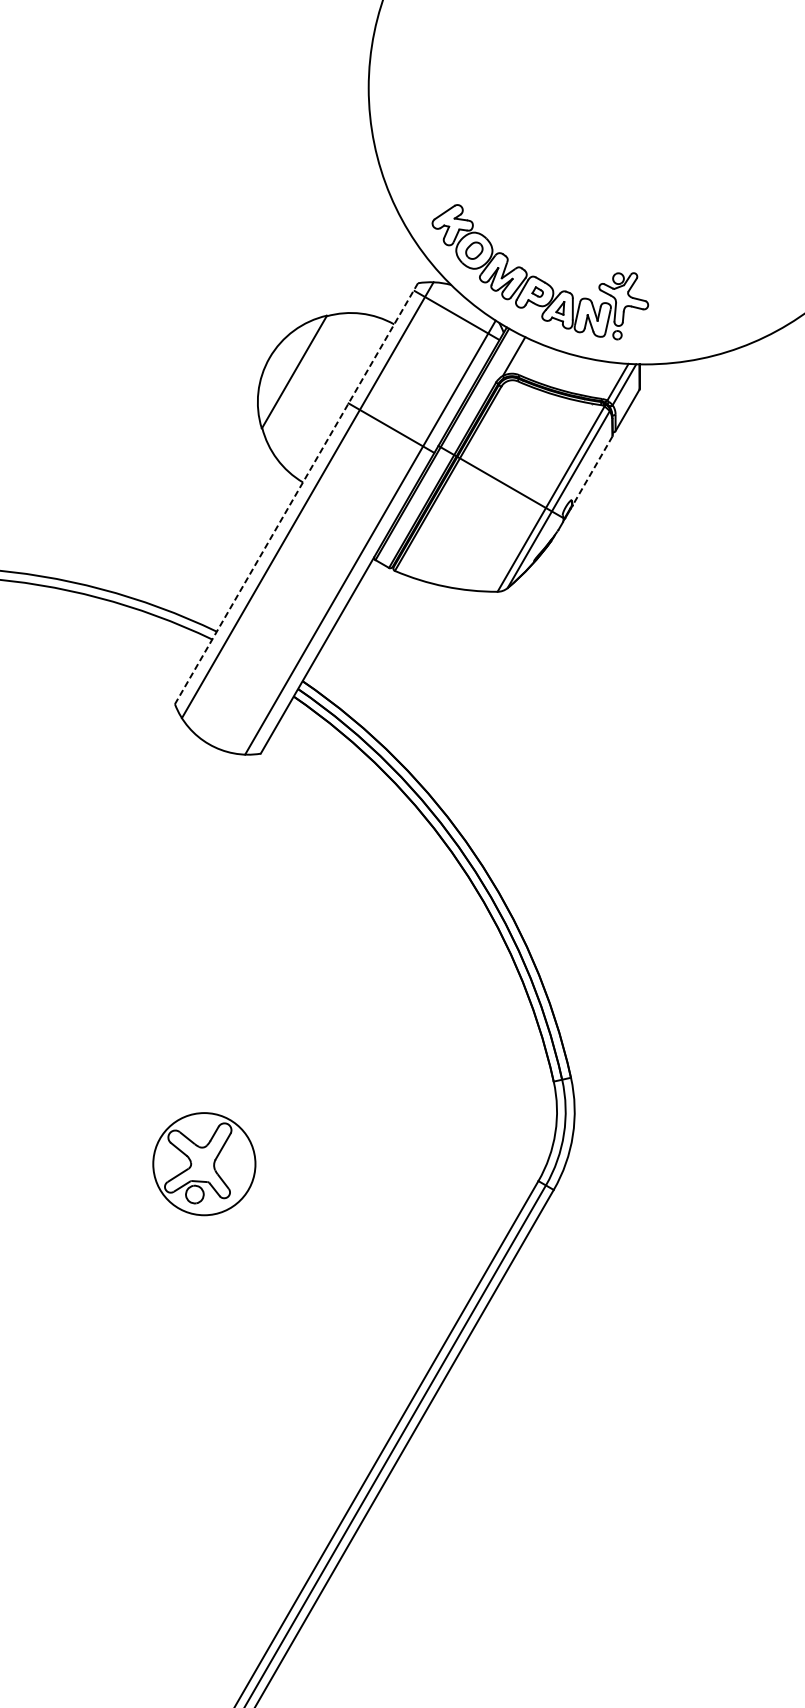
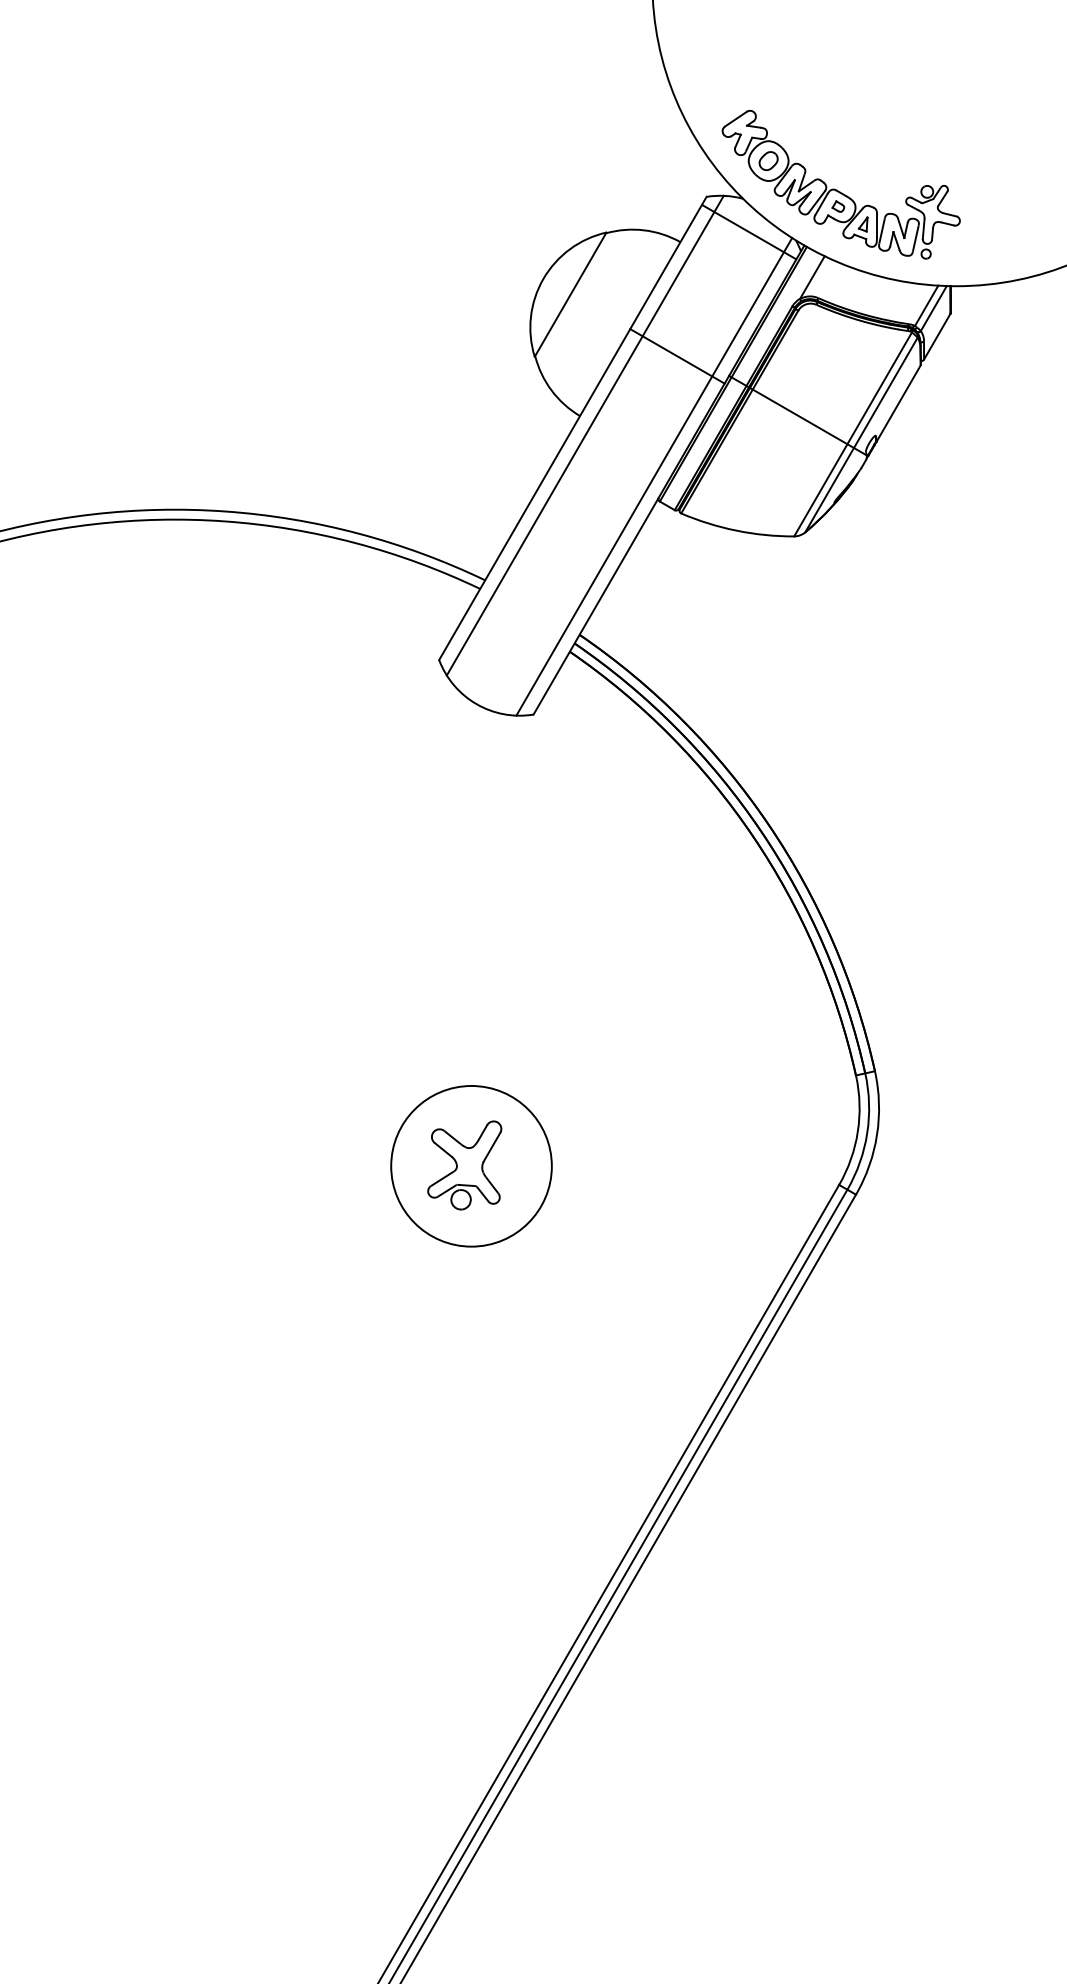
line: (592, 471) -> (898, 403), dashed -> solid
line: (296, 493) -> (572, 428), dashed -> solid
circle: (204, 1163) -> (471, 1165), size x1.43

